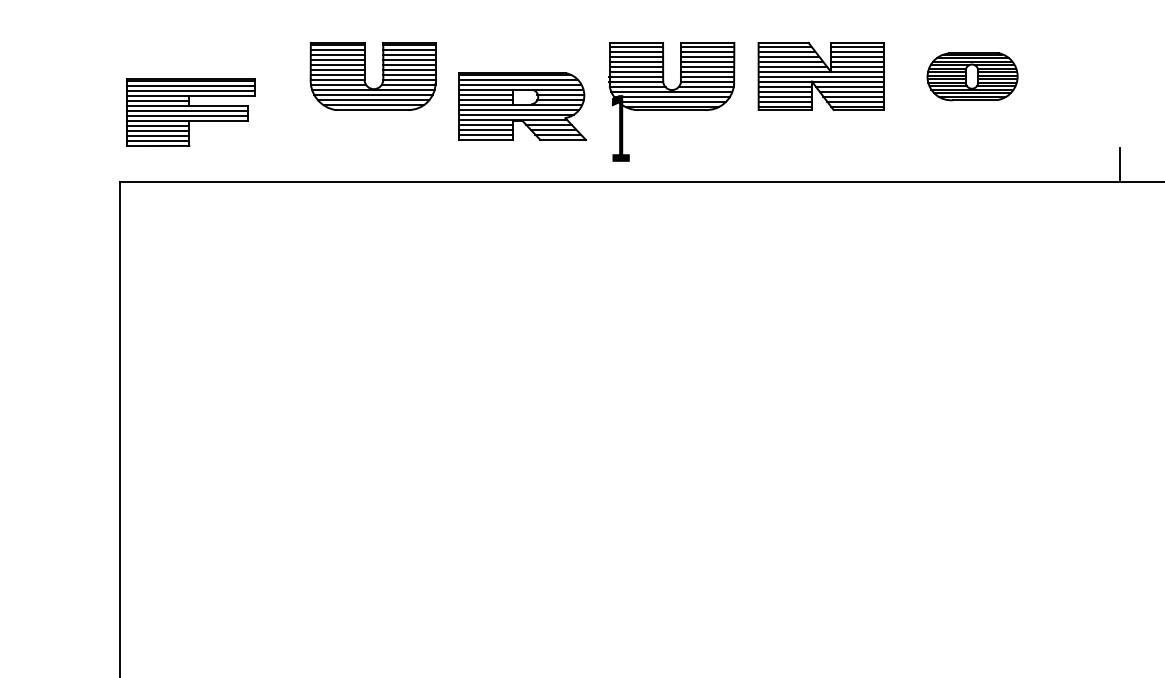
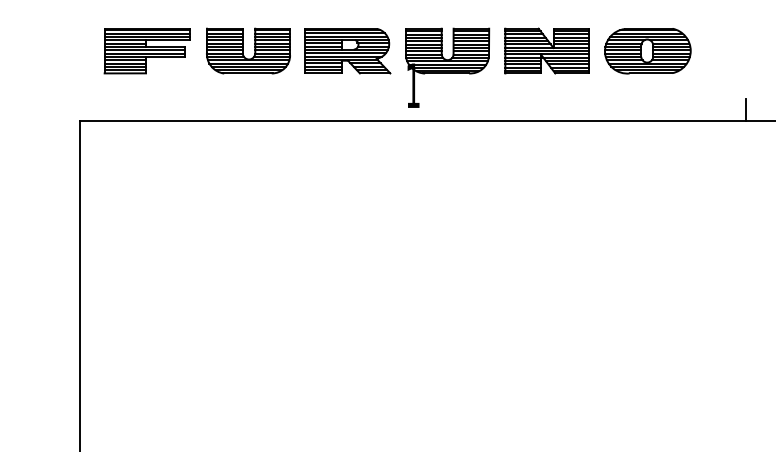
part: (971, 77) -> (647, 51), size x1.43
part: (521, 107) -> (347, 51), moved
part: (190, 113) -> (146, 51), moved

